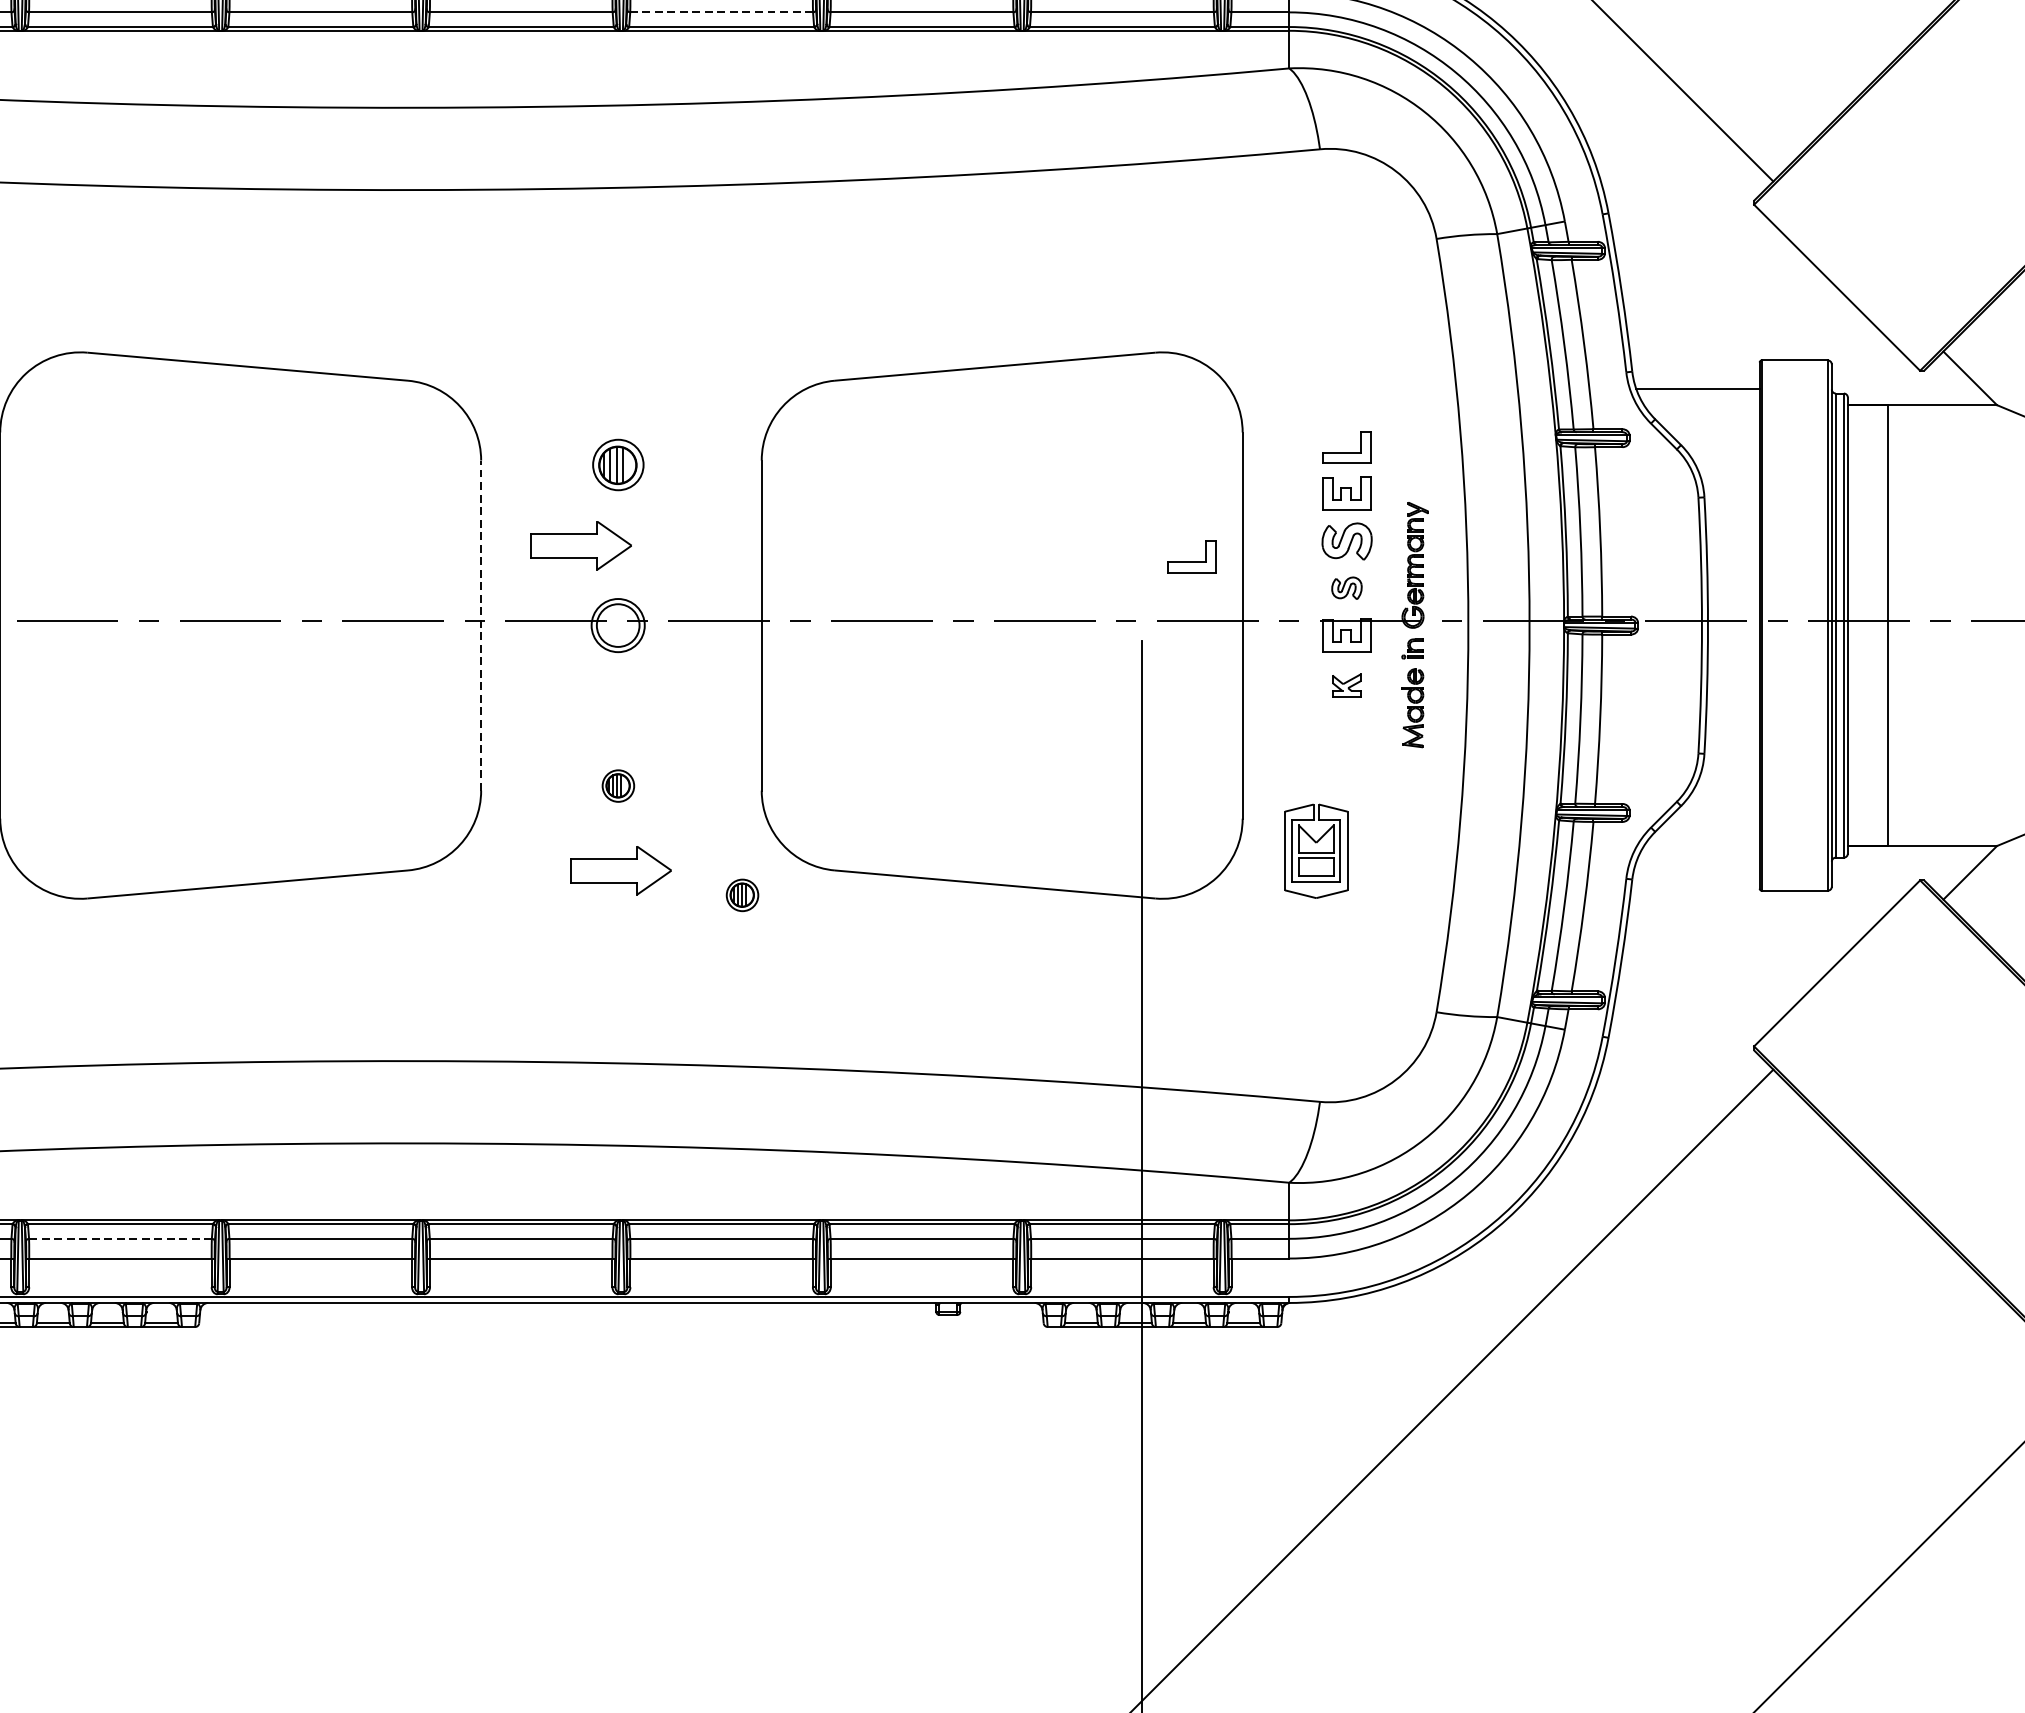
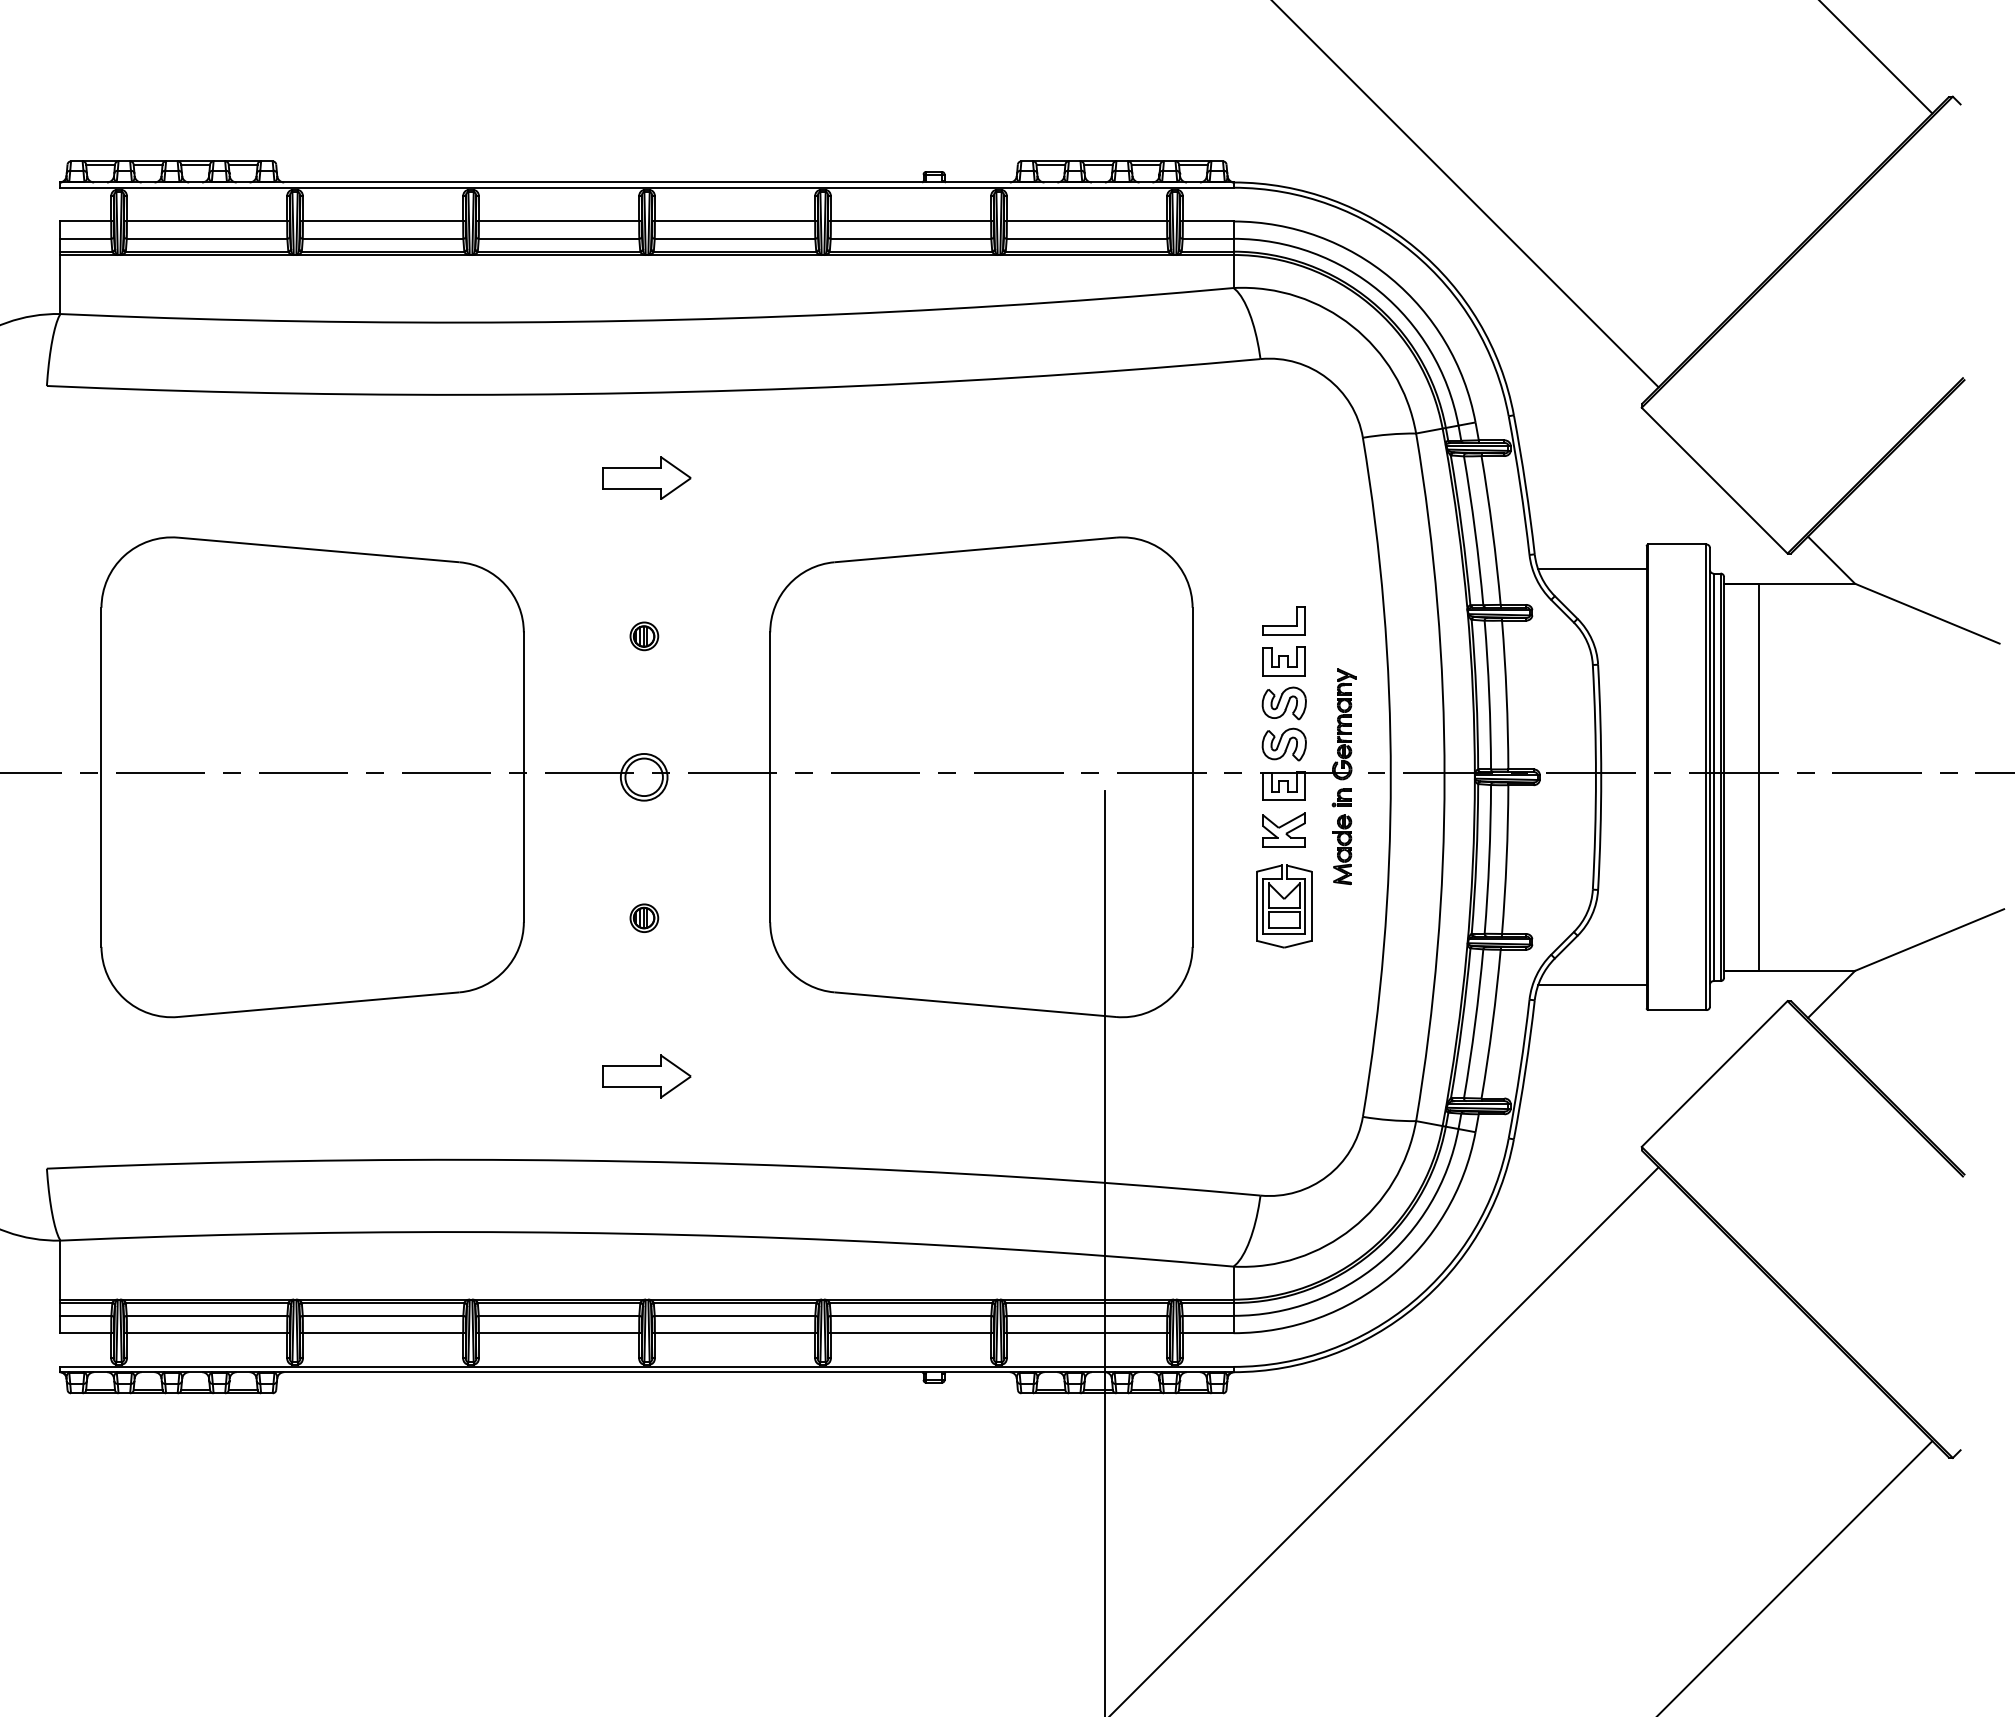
line: (721, 12) -> (734, 238), dashed -> solid
part: (618, 465) -> (644, 636), size x0.62
part: (580, 544) -> (646, 477), moved
part: (1191, 556) -> (1147, 716), removed
part: (1346, 588) -> (1283, 744), size x1.67
line: (480, 625) -> (523, 777), dashed -> solid
part: (1346, 685) -> (1283, 829), size x1.67
part: (1316, 851) -> (1284, 906), moved
line: (1698, 862) -> (1592, 985), added
part: (620, 870) -> (646, 1076), moved
part: (742, 894) -> (753, 1013), removed
line: (120, 1238) -> (207, 1315), dashed -> solid

